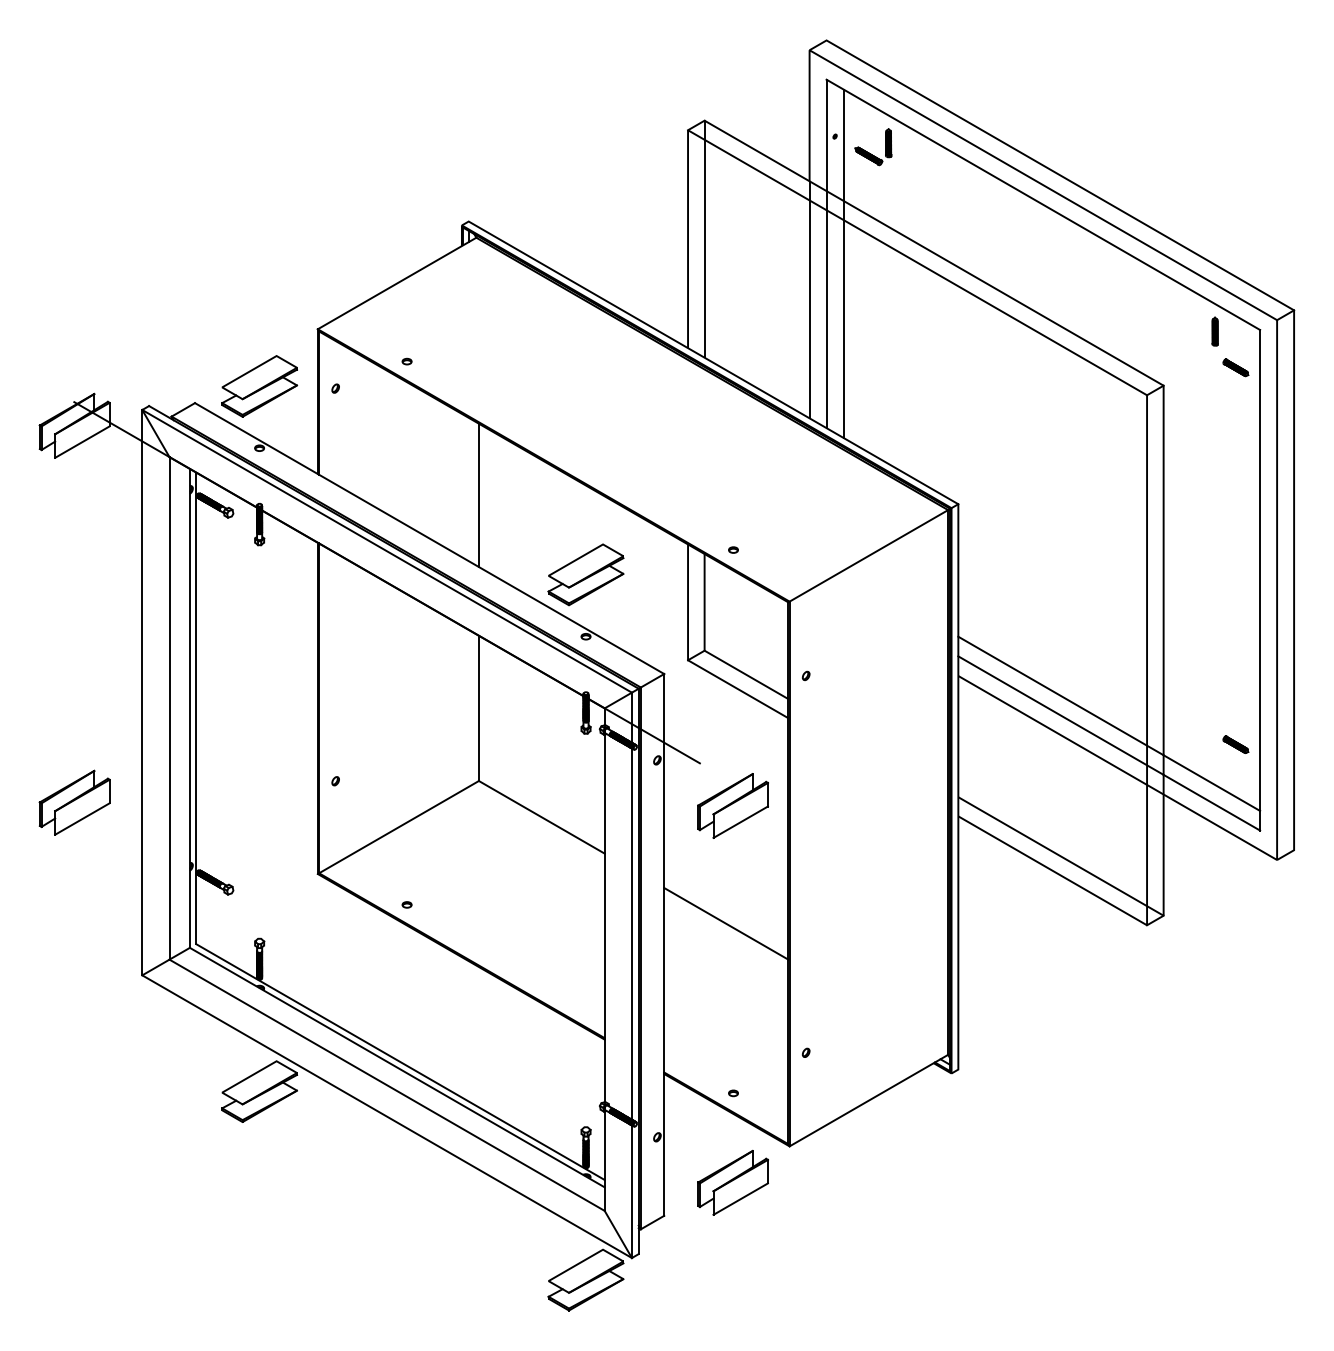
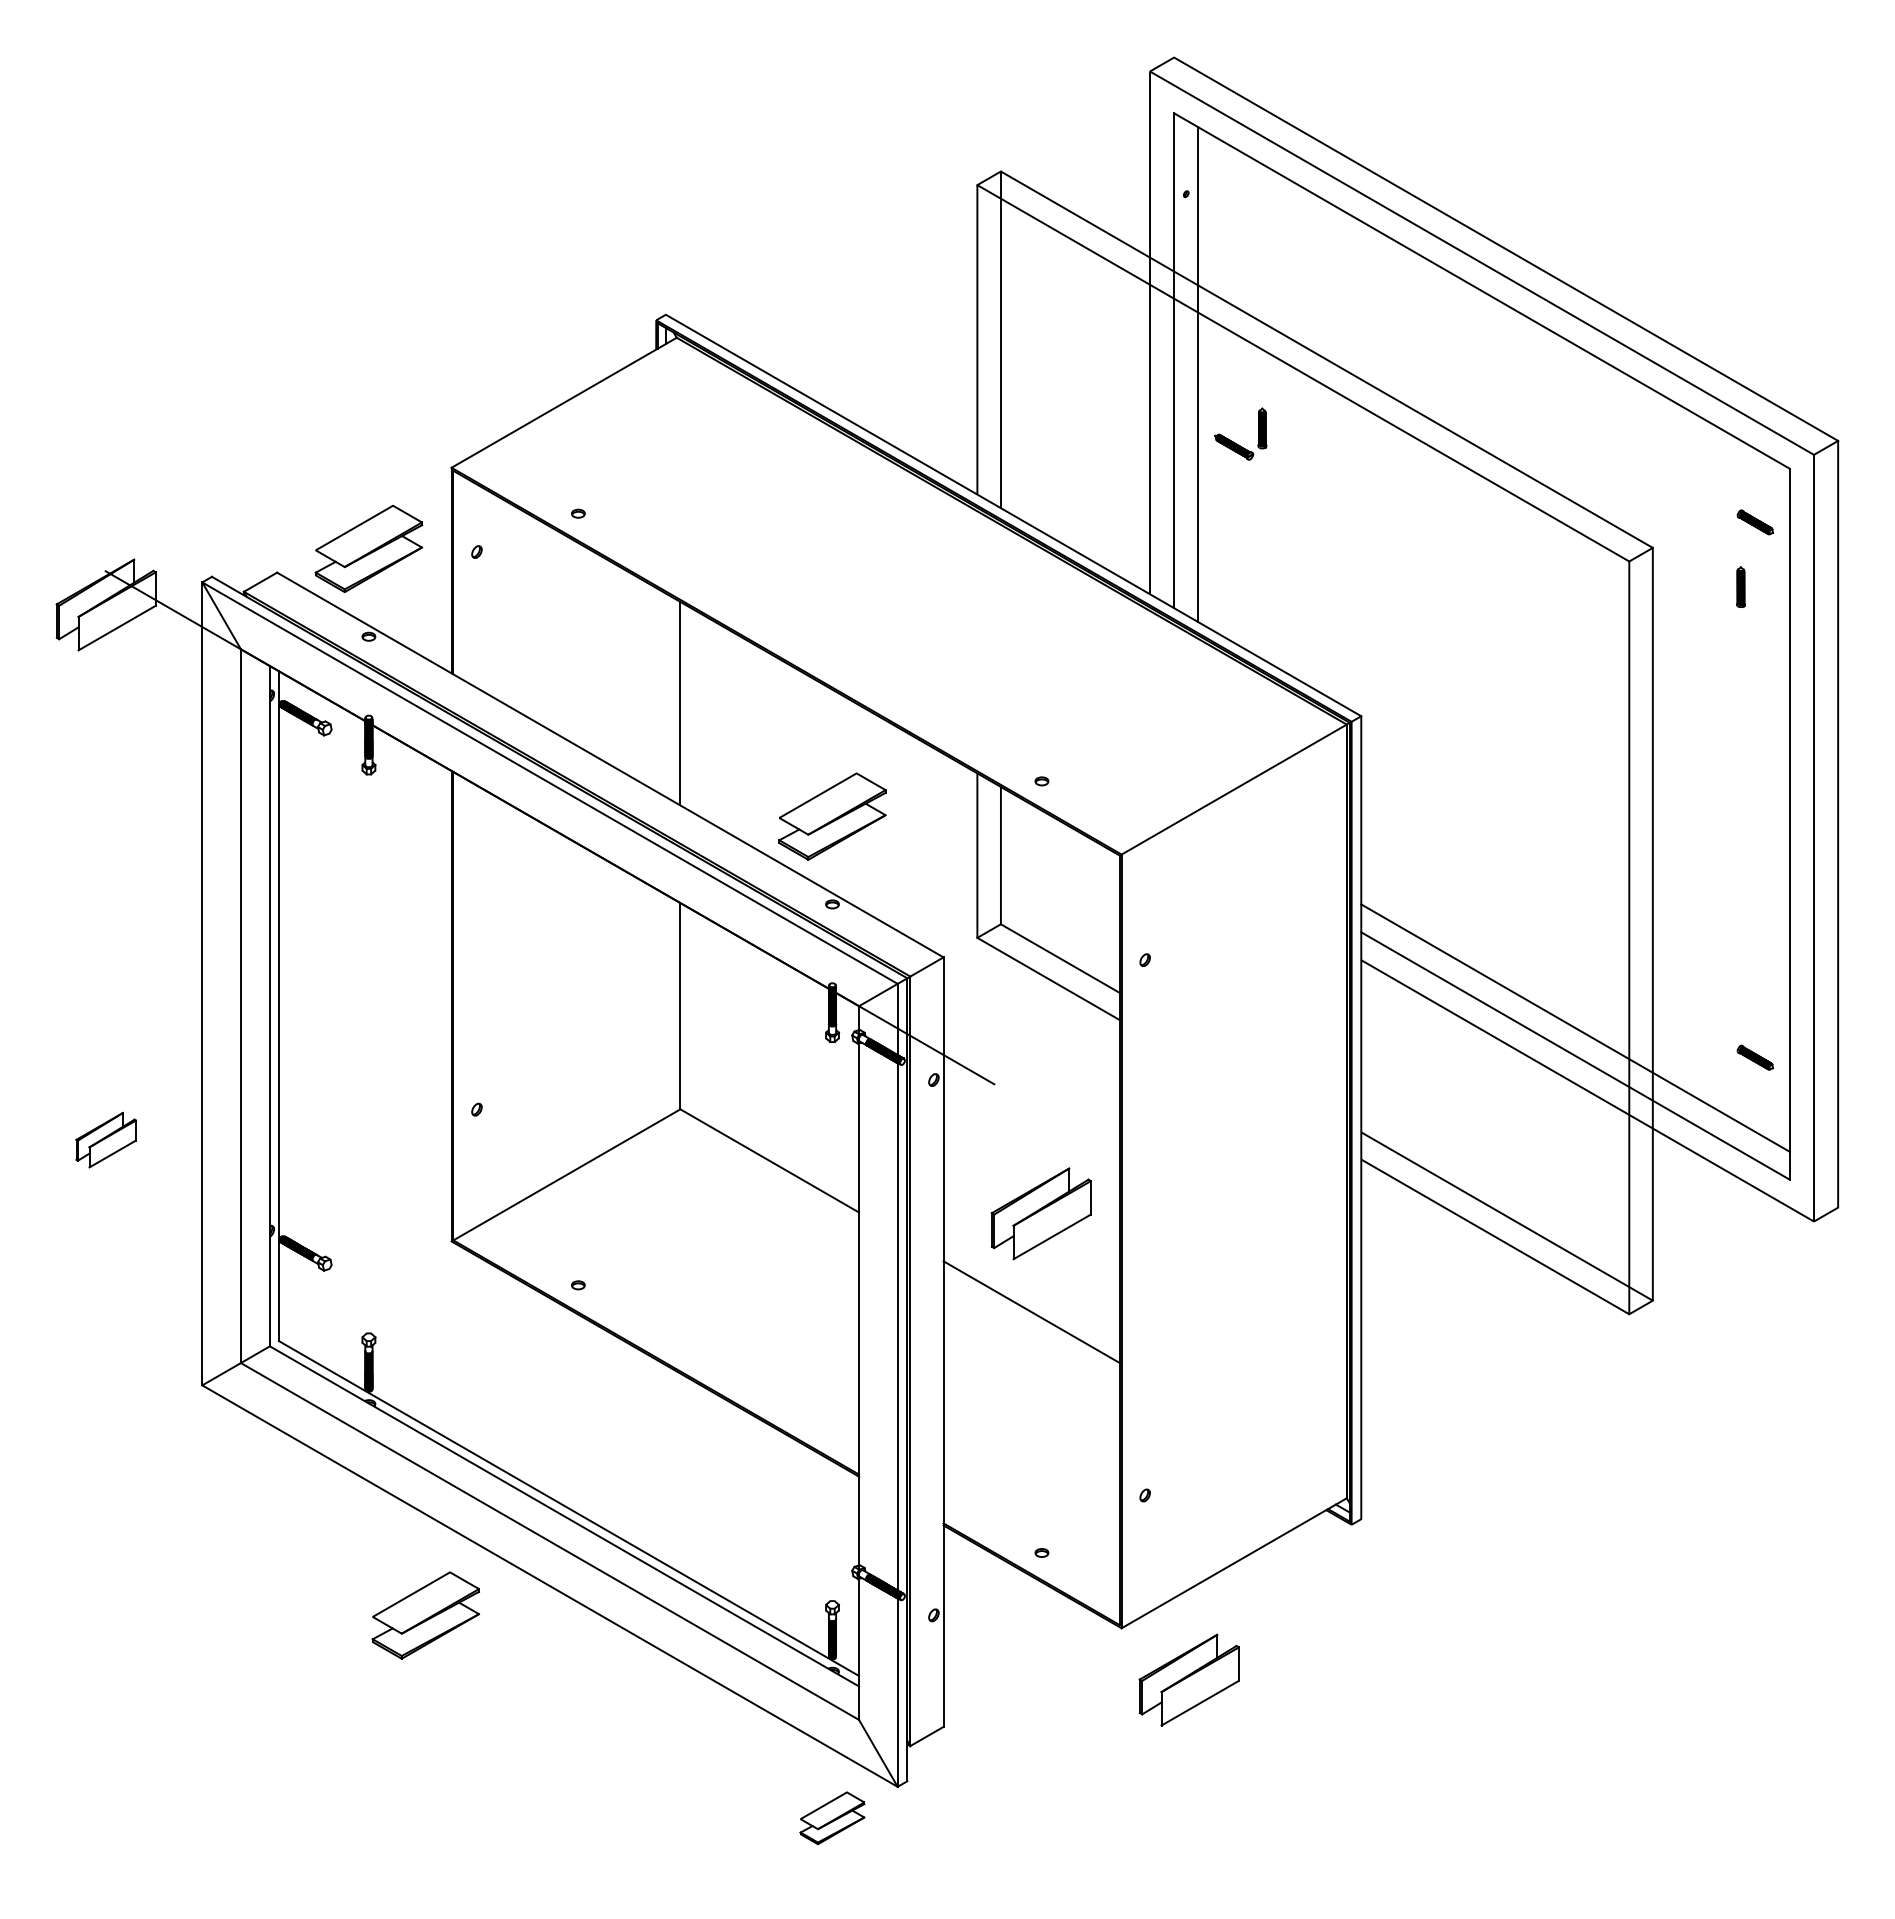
part: (869, 153) -> (1235, 442), moved
part: (1214, 331) -> (1740, 586), moved
part: (74, 802) -> (105, 1139), size x0.6
part: (732, 805) -> (1040, 1213), moved
part: (259, 1091) -> (425, 1615), moved
part: (732, 1182) -> (1188, 1679), moved
part: (586, 1280) -> (832, 1818), size x0.6

